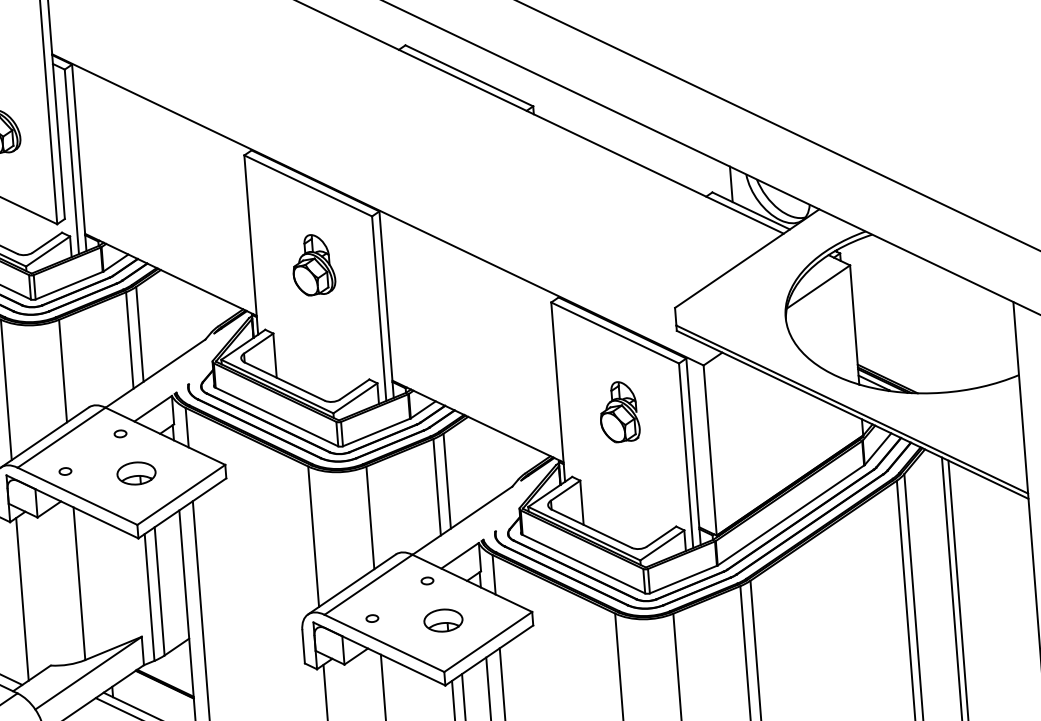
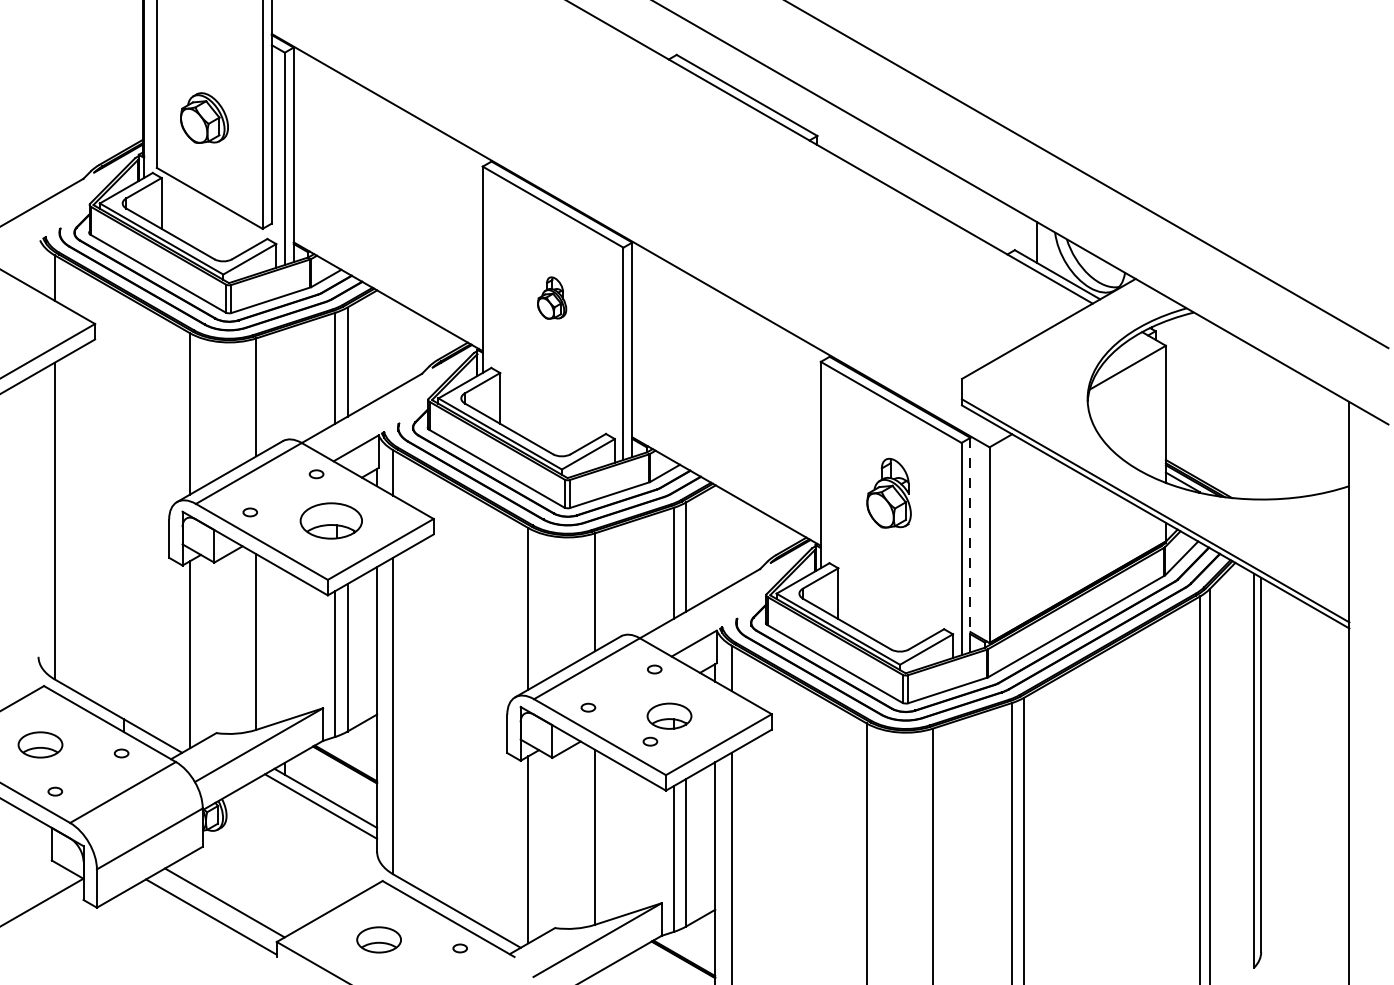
part: (312, 264) -> (551, 297), size x0.6
line: (693, 444) -> (970, 536), solid -> dashed
part: (136, 473) -> (331, 520), size x1.4
part: (428, 643) -> (650, 741), added

